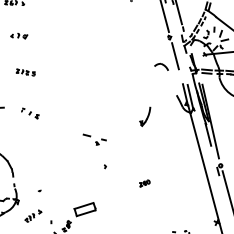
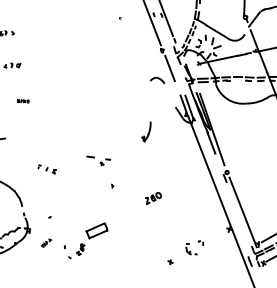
part: (26, 72) -> (23, 101), size x0.6
part: (29, 113) -> (46, 169), moved
part: (144, 183) -> (153, 198), size x1.6
part: (33, 215) -> (46, 242), size x0.6

